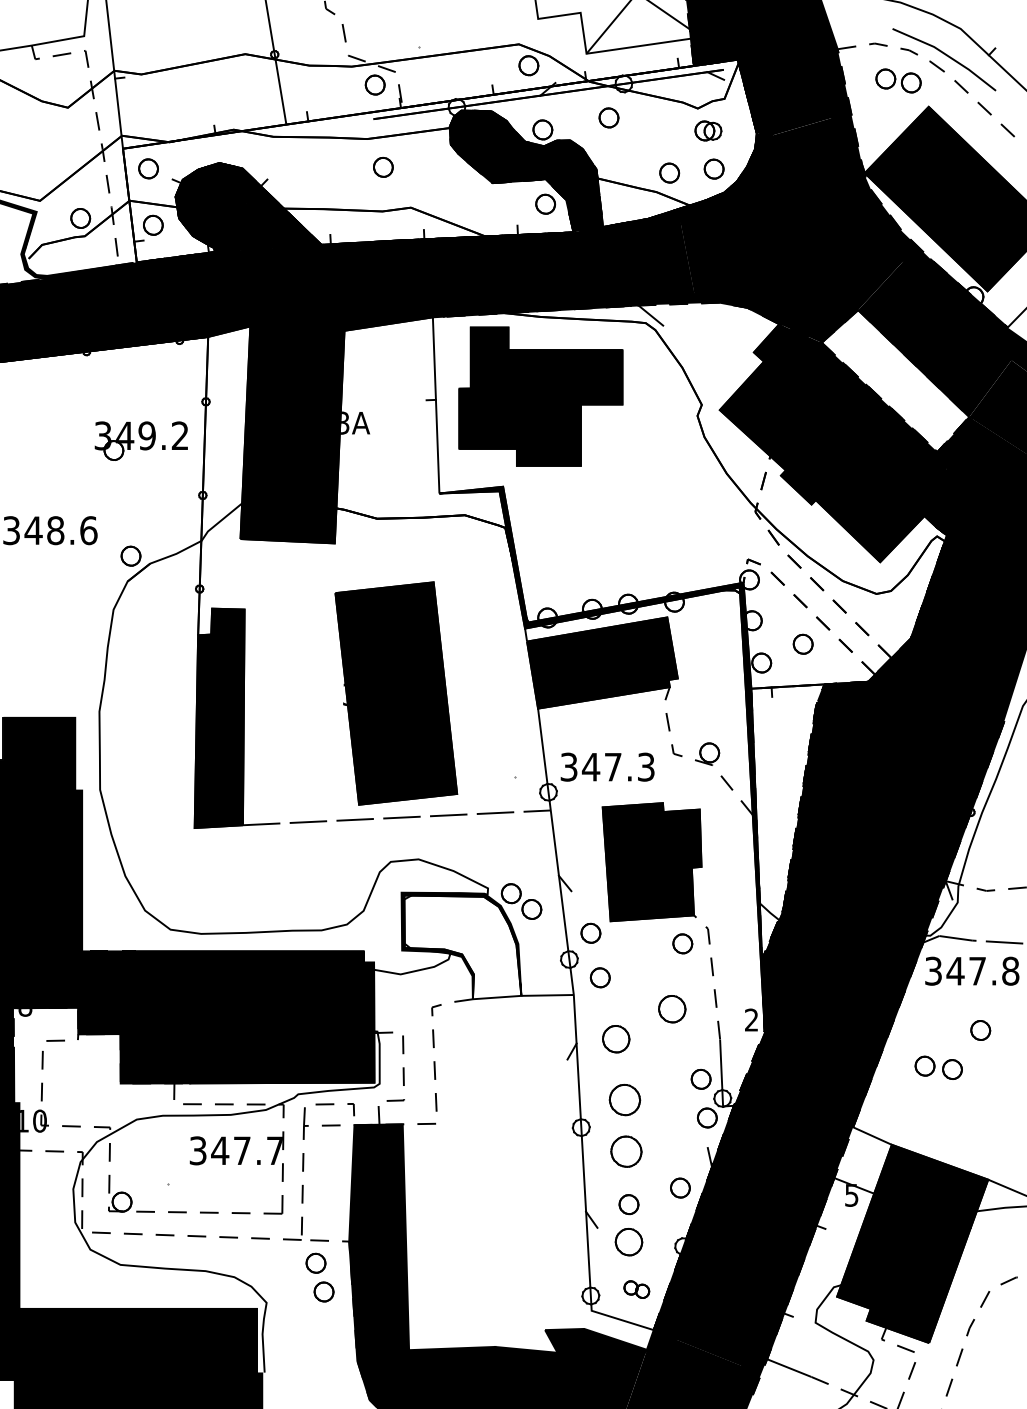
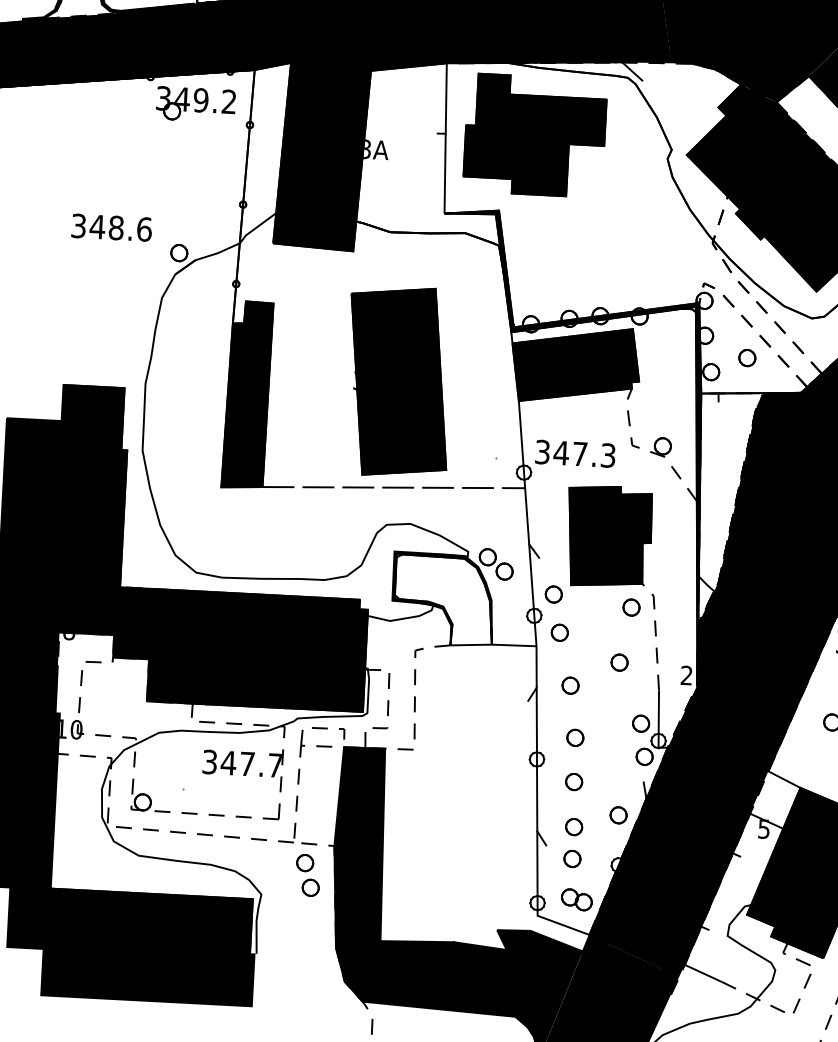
part: (140, 440) -> (195, 104), moved
part: (671, 1008) -> (619, 662), size x0.71
part: (615, 1038) -> (570, 685), size x0.71
part: (624, 1099) -> (574, 737), size x0.62
part: (625, 1151) -> (573, 781), size x0.62
part: (628, 1241) -> (572, 858), size x0.71
part: (636, 1289) -> (576, 899), size x1.43

